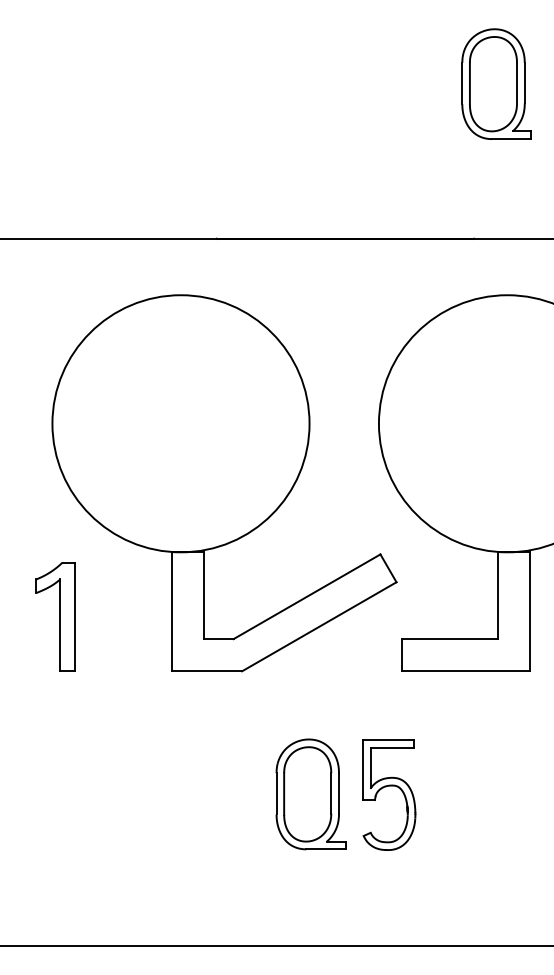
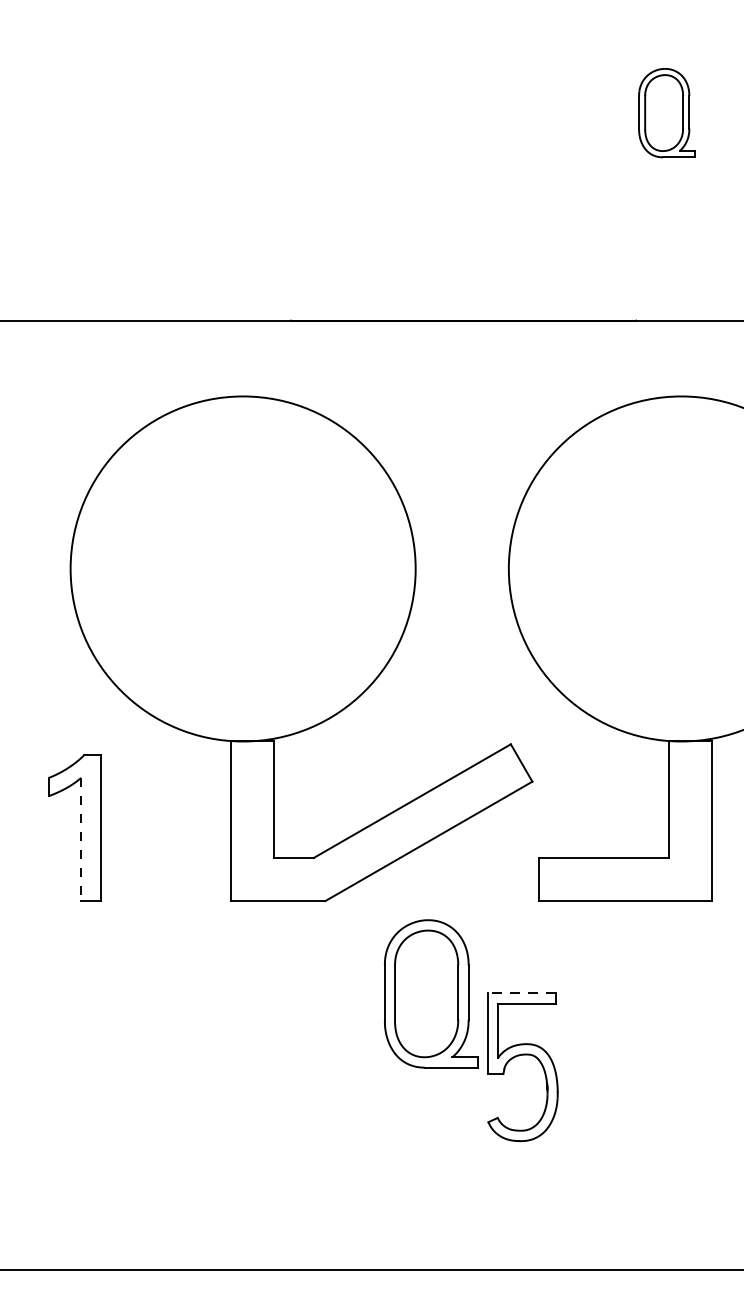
part: (496, 83) -> (666, 112), size x0.6
line: (60, 625) -> (81, 839), solid -> dashed
line: (388, 740) -> (521, 994), solid -> dashed
part: (310, 794) -> (430, 994), moved

